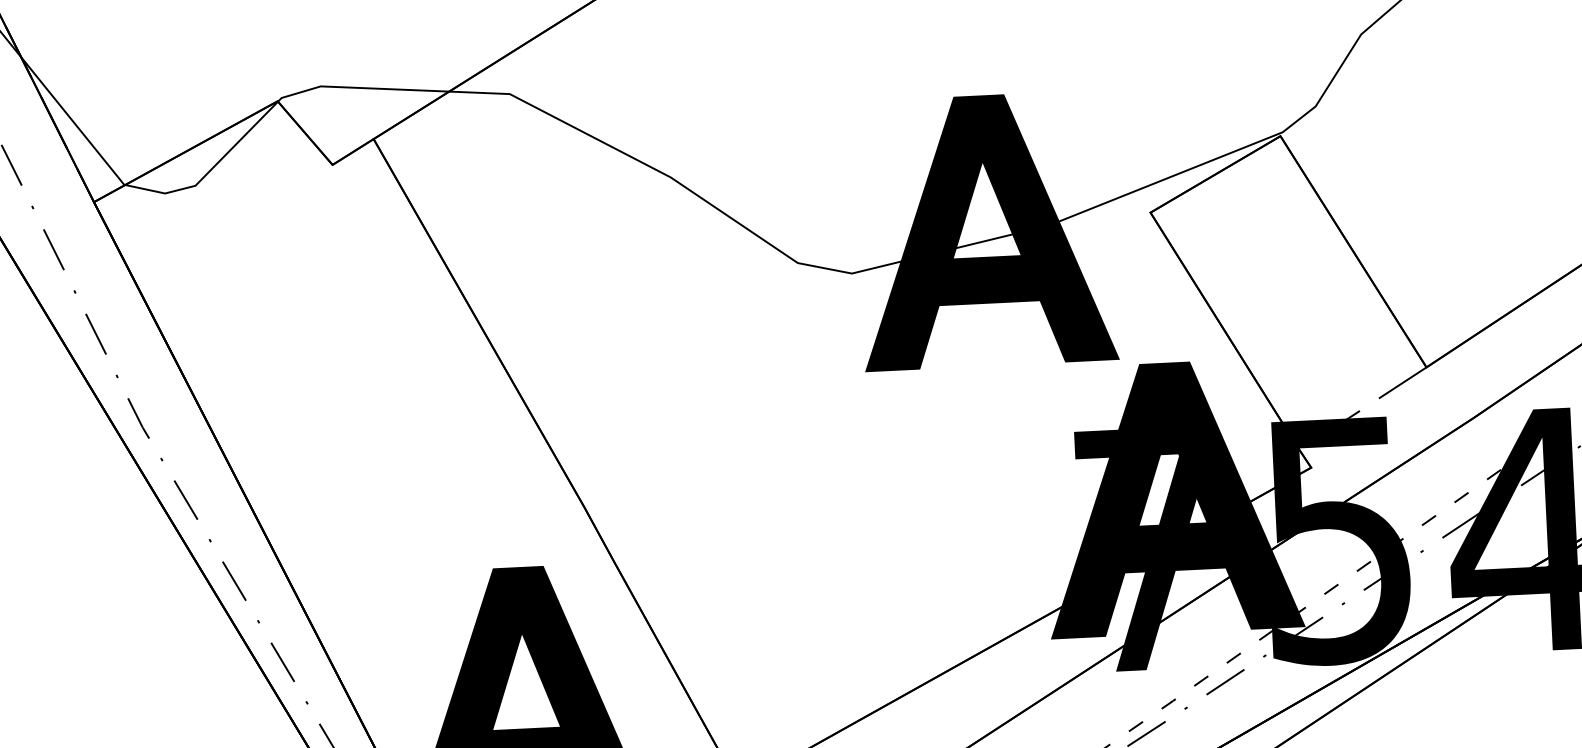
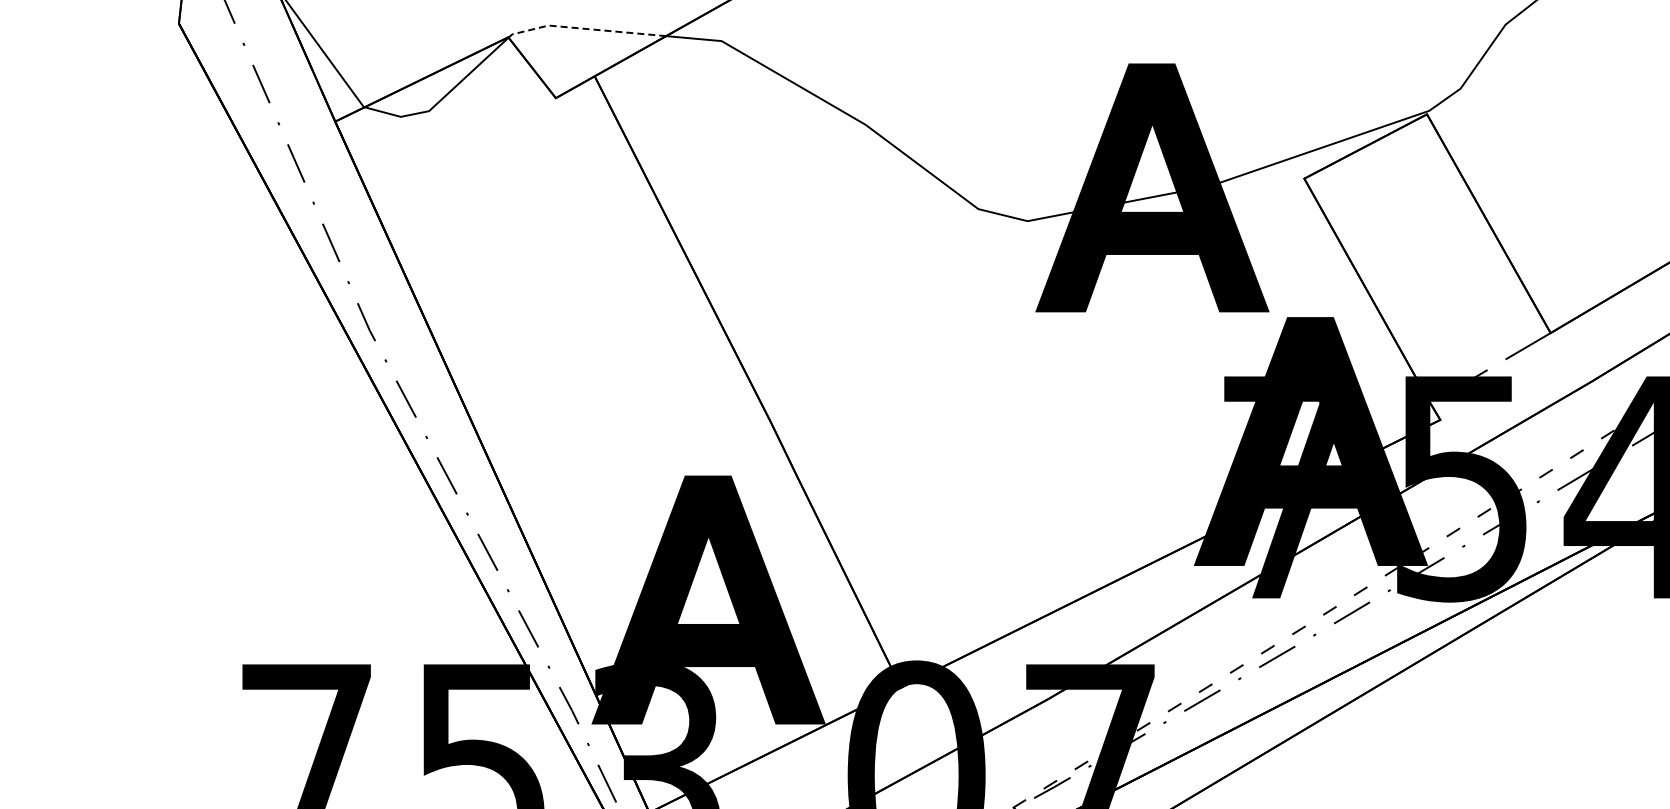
line: (361, 87) -> (585, 28), solid -> dashed

